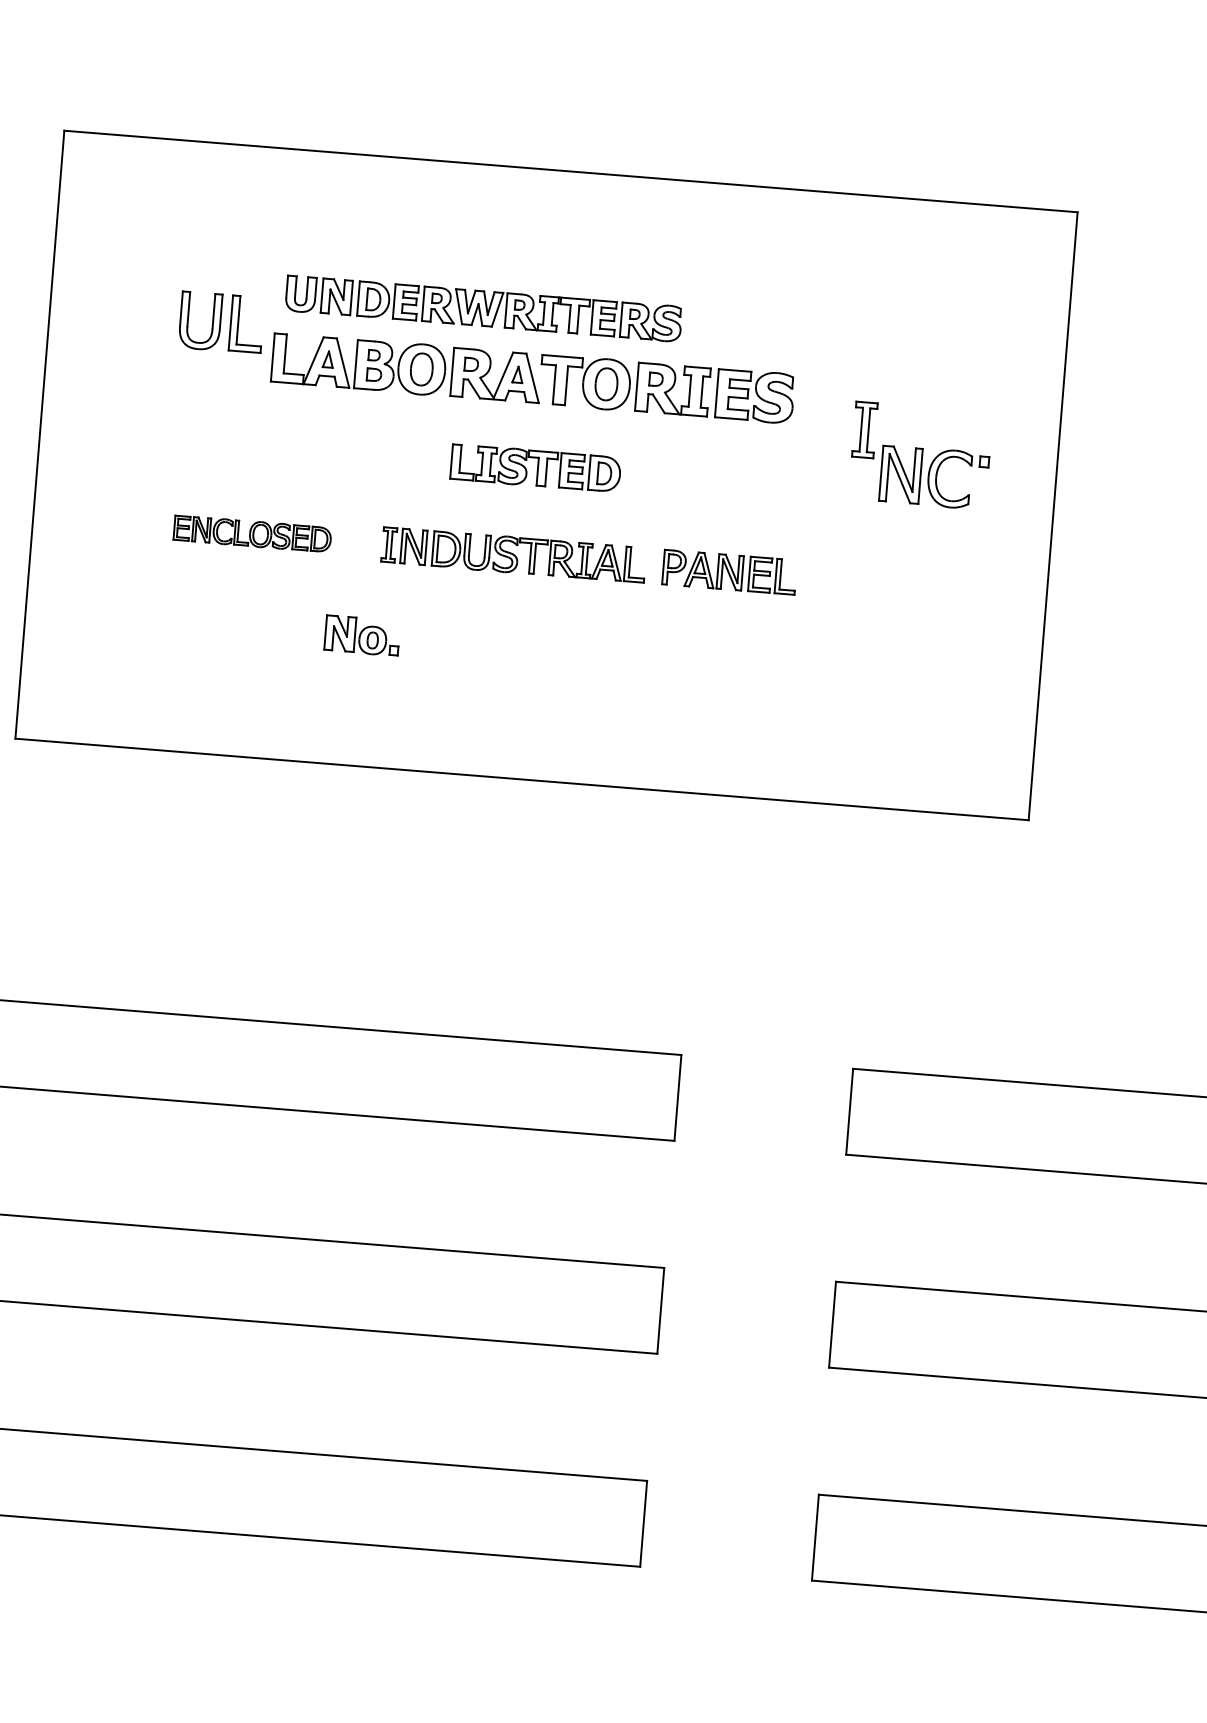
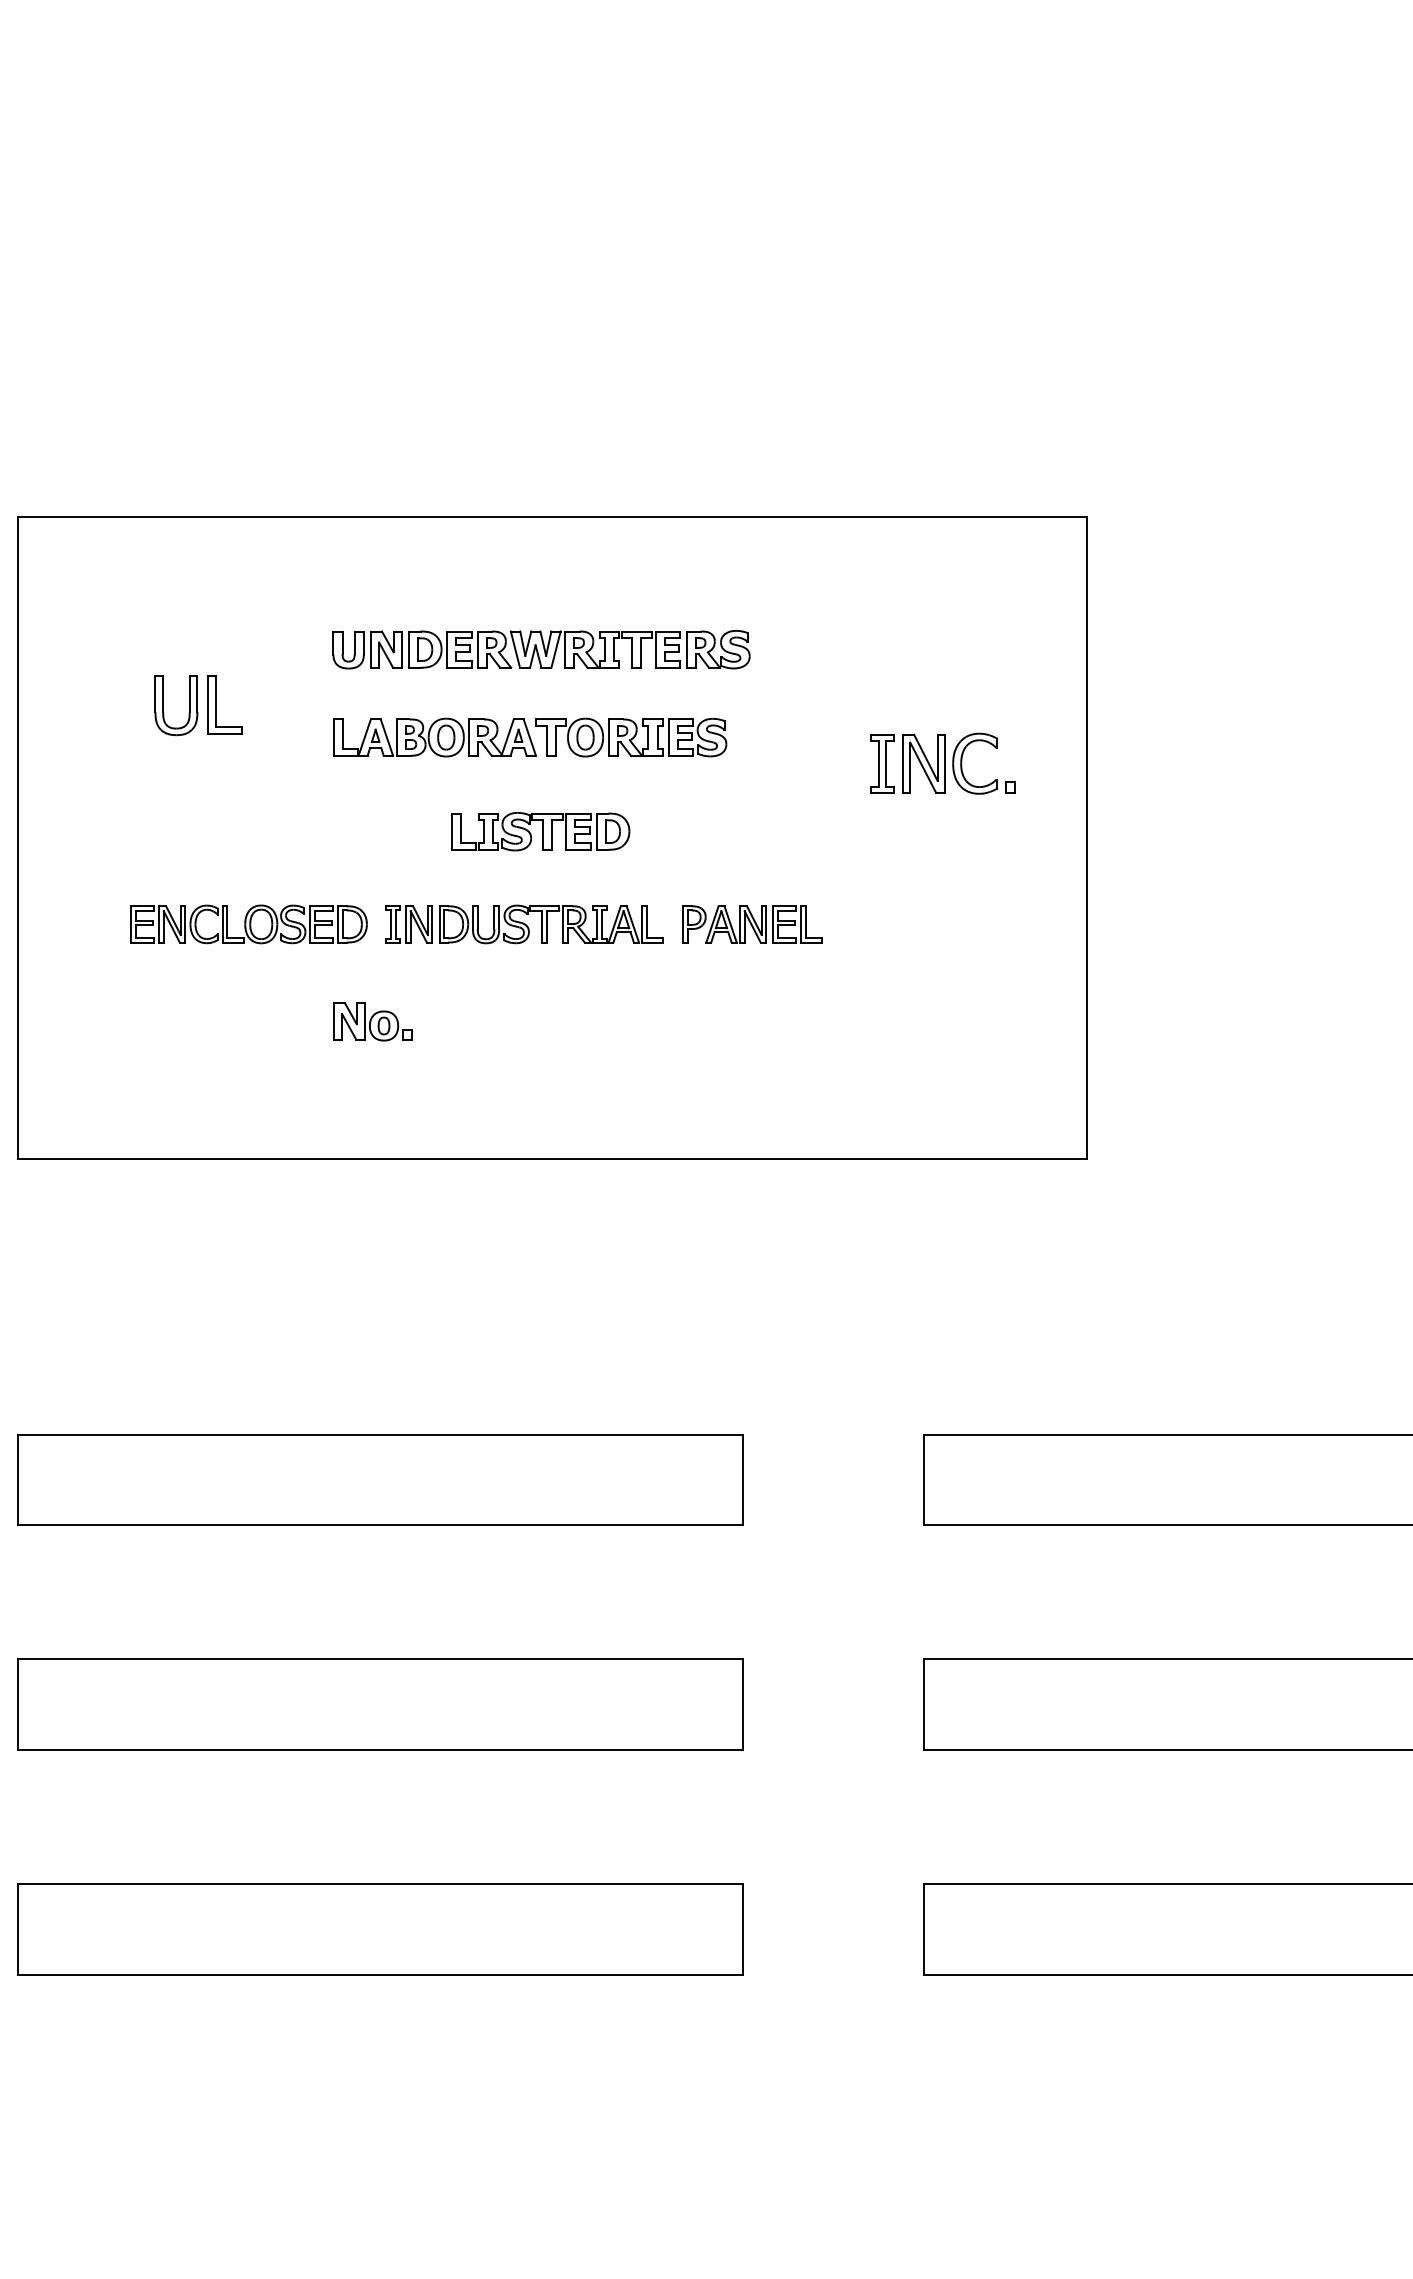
part: (483, 308) -> (541, 649), moved
part: (533, 378) -> (530, 737), size x0.71
part: (925, 476) -> (949, 763), moved
part: (252, 534) -> (248, 924), size x1.43

